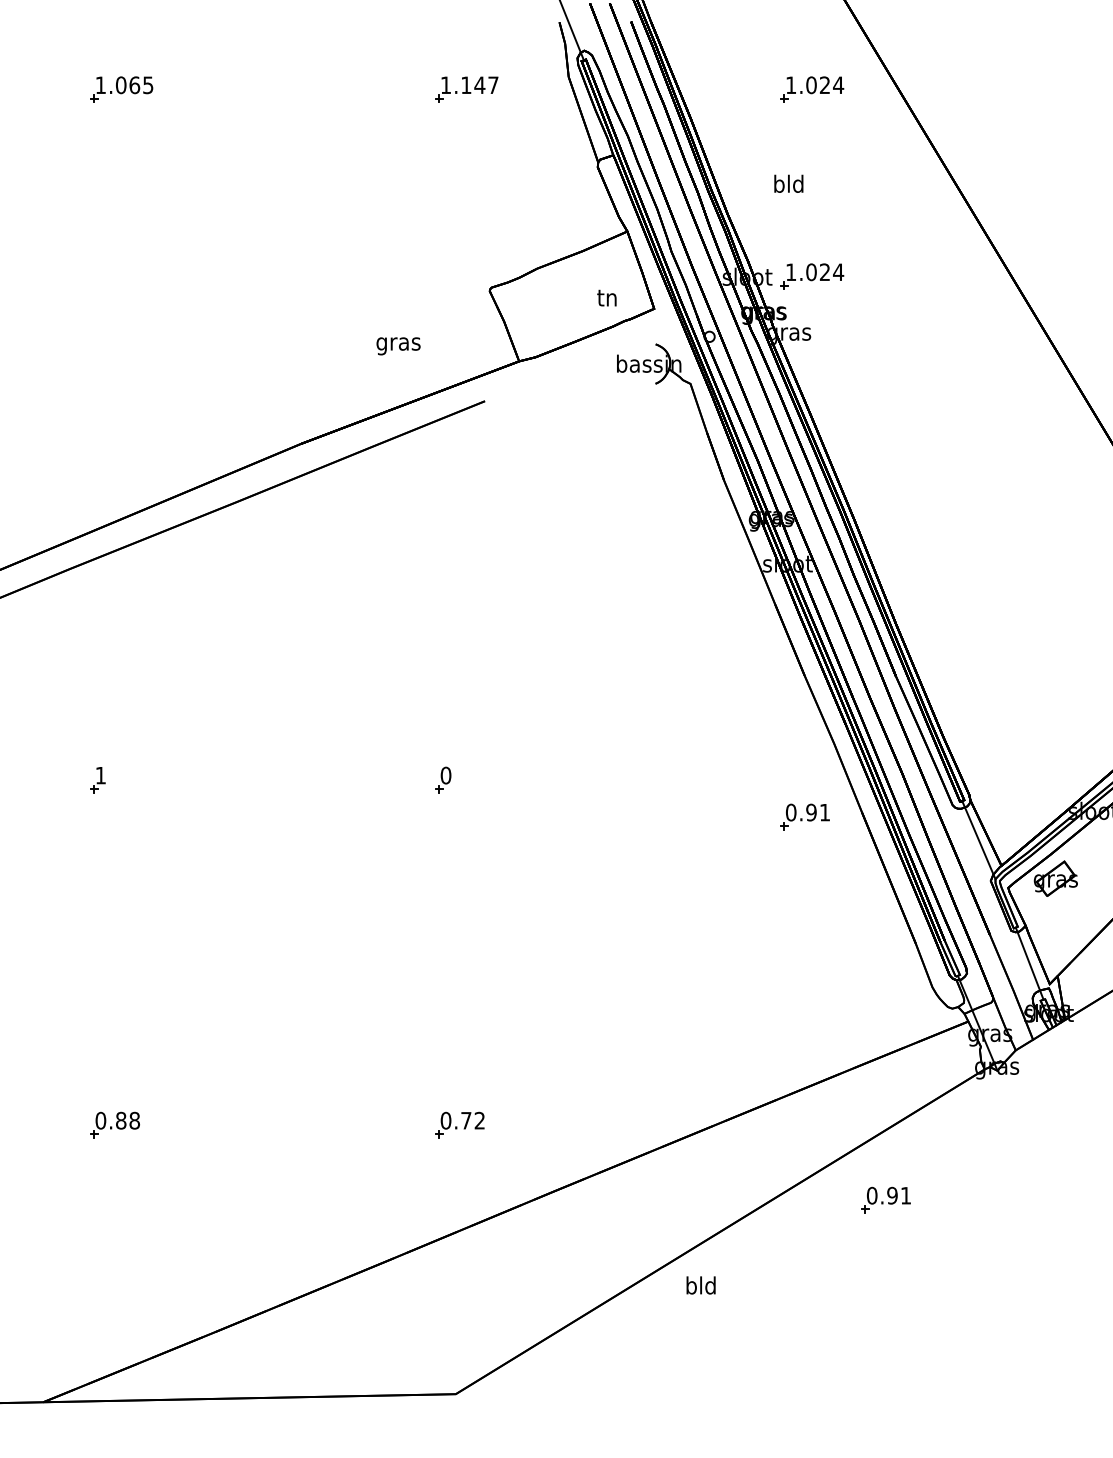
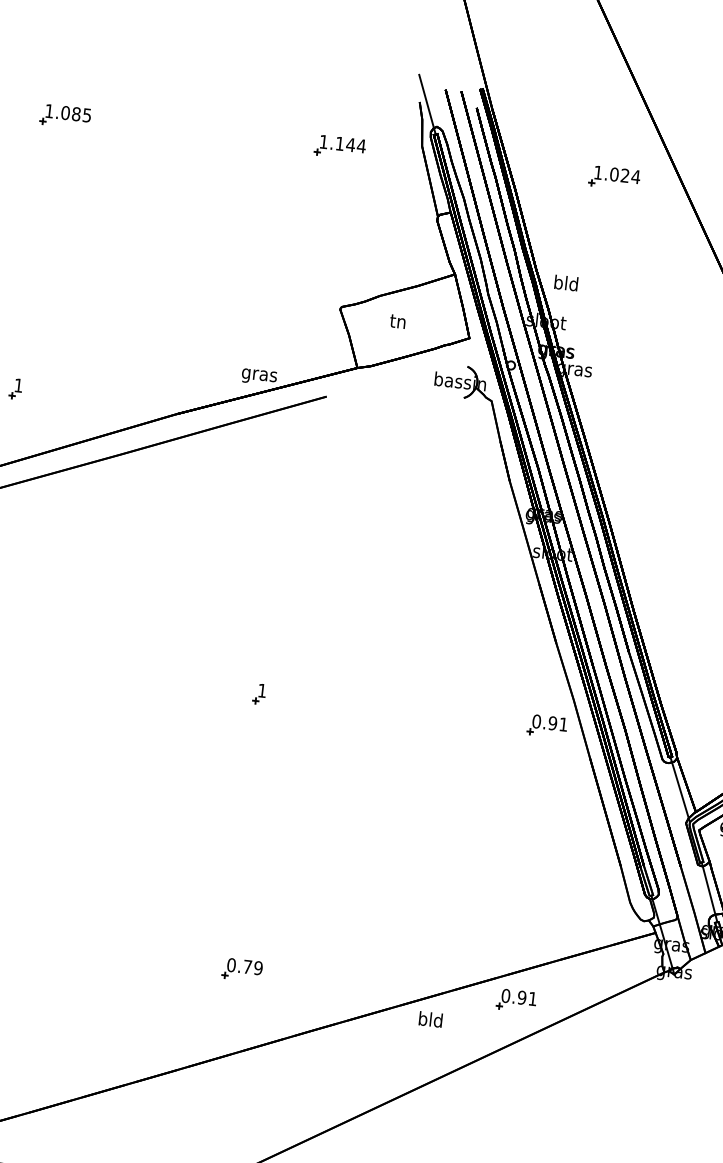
text: (134, 84) -> (76, 113), 1.065 -> 1.085
text: (492, 84) -> (360, 145), 1.147 -> 1.144
text: (788, 183) -> (566, 282), moved
part: (812, 276) -> (598, 326), removed
text: (606, 297) -> (397, 321), moved
text: (398, 346) -> (259, 377), moved
part: (97, 434) -> (15, 388), added
text: (445, 775) -> (261, 690), 0 -> 1
part: (804, 816) -> (546, 725), moved
text: (479, 1120) -> (258, 967), 0.72 -> 0.79
part: (885, 1199) -> (516, 1000), moved
text: (700, 1285) -> (430, 1019), moved

